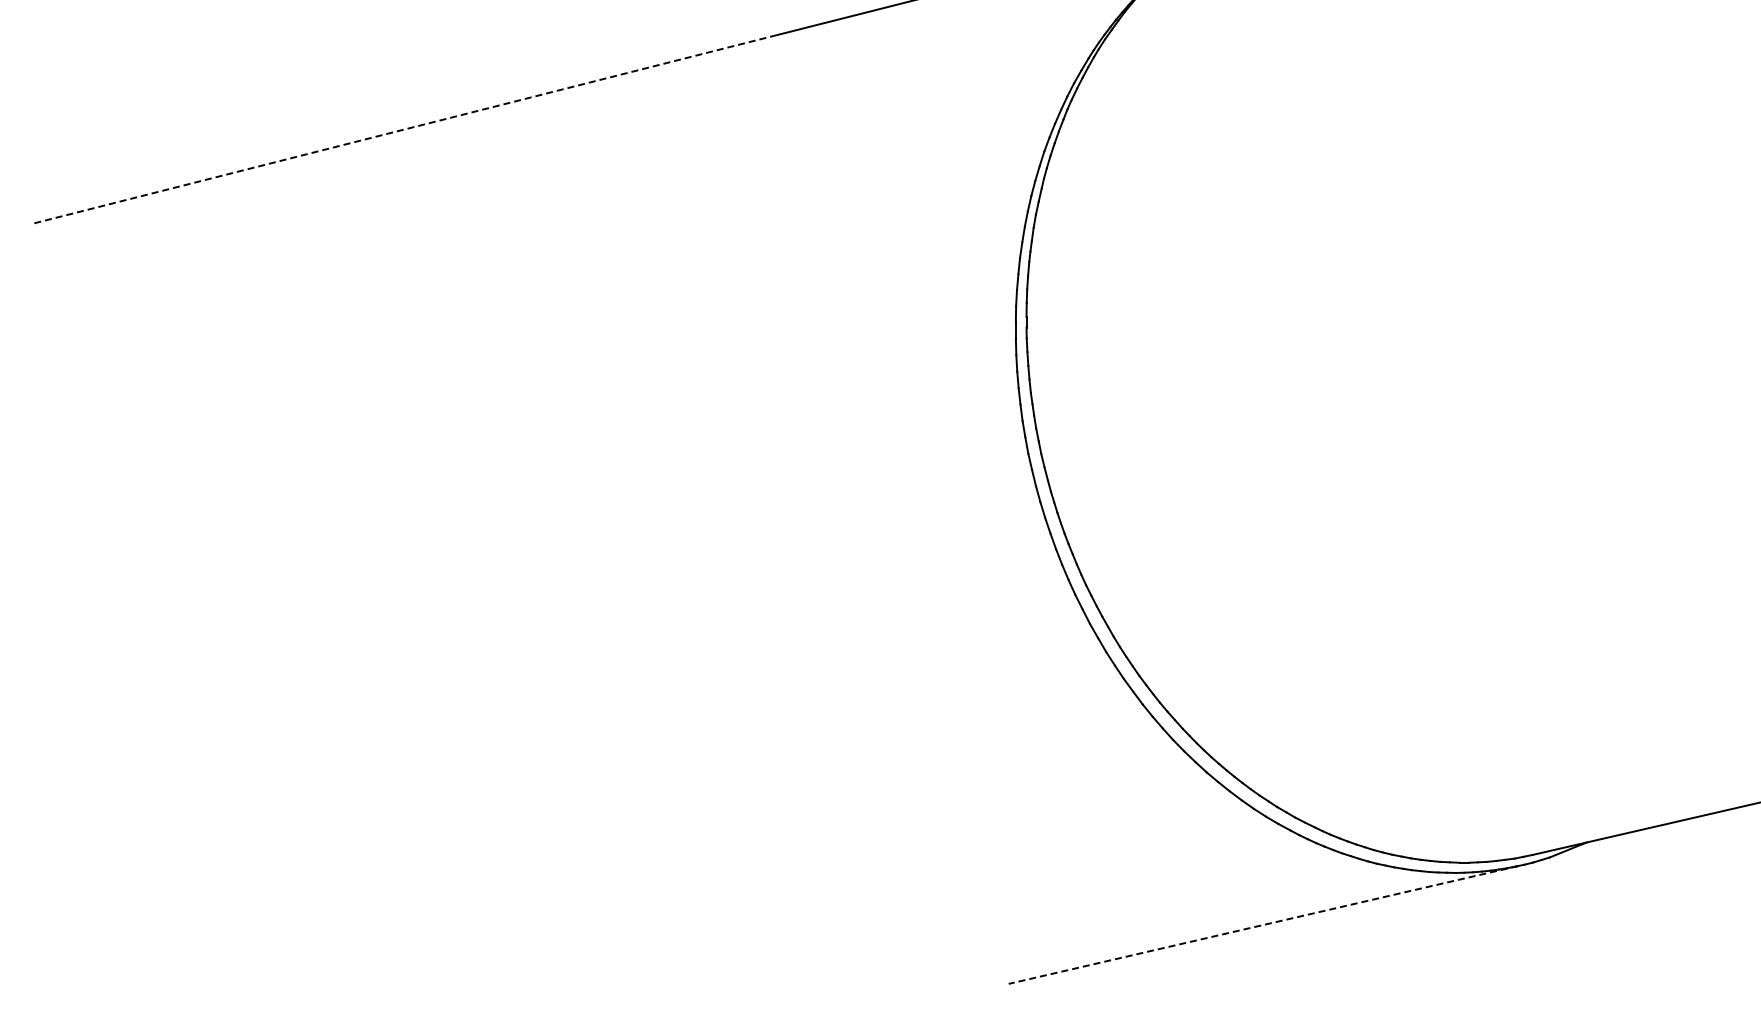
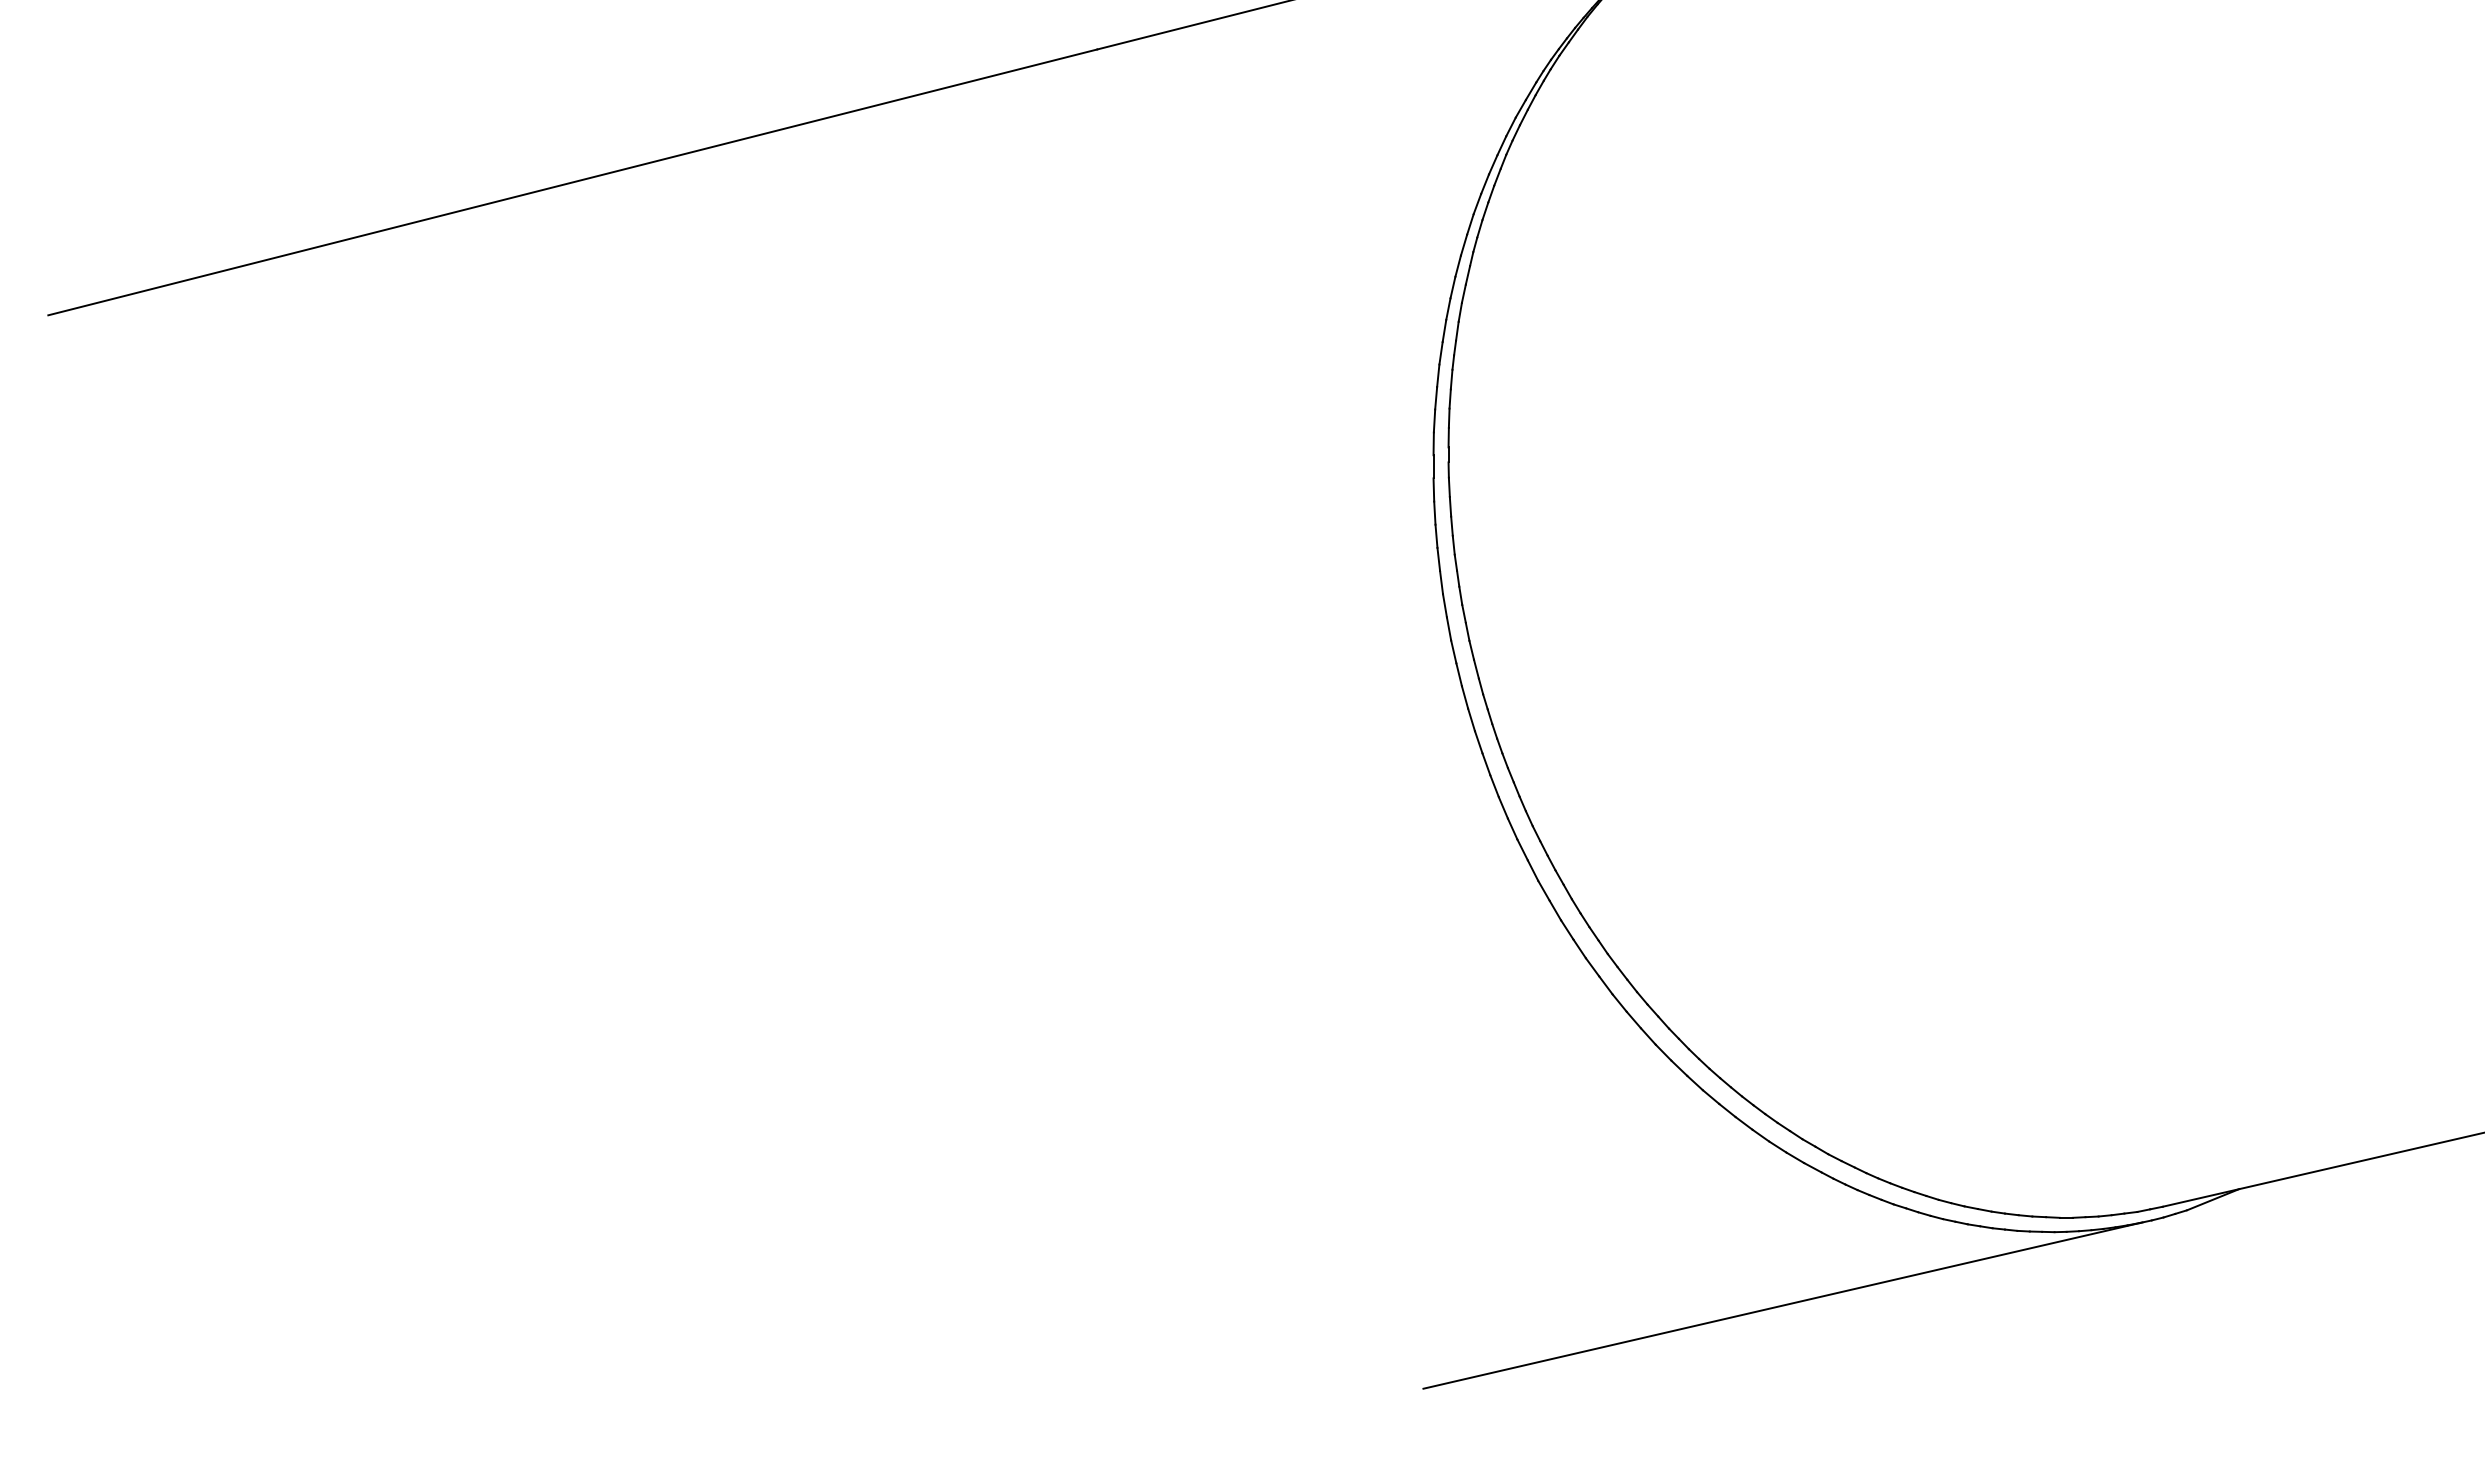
line: (406, 129) -> (573, 182), dashed -> solid
line: (1263, 924) -> (1783, 1304), dashed -> solid

